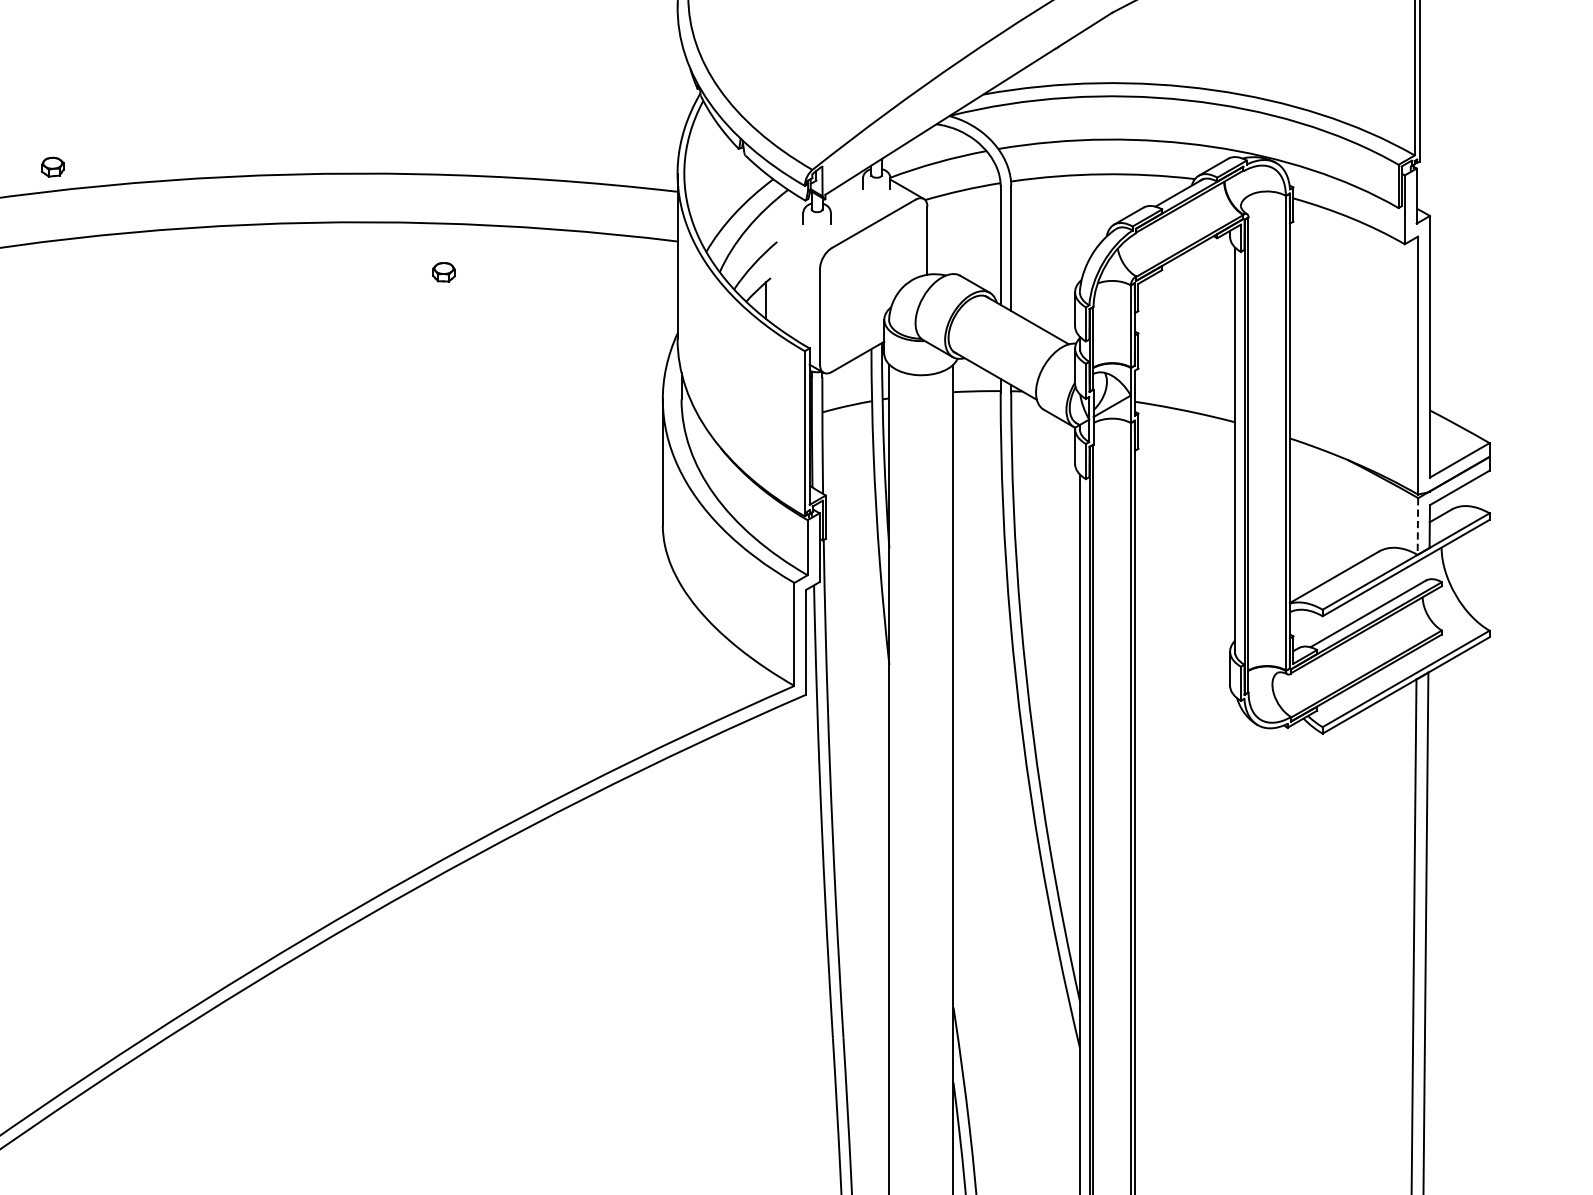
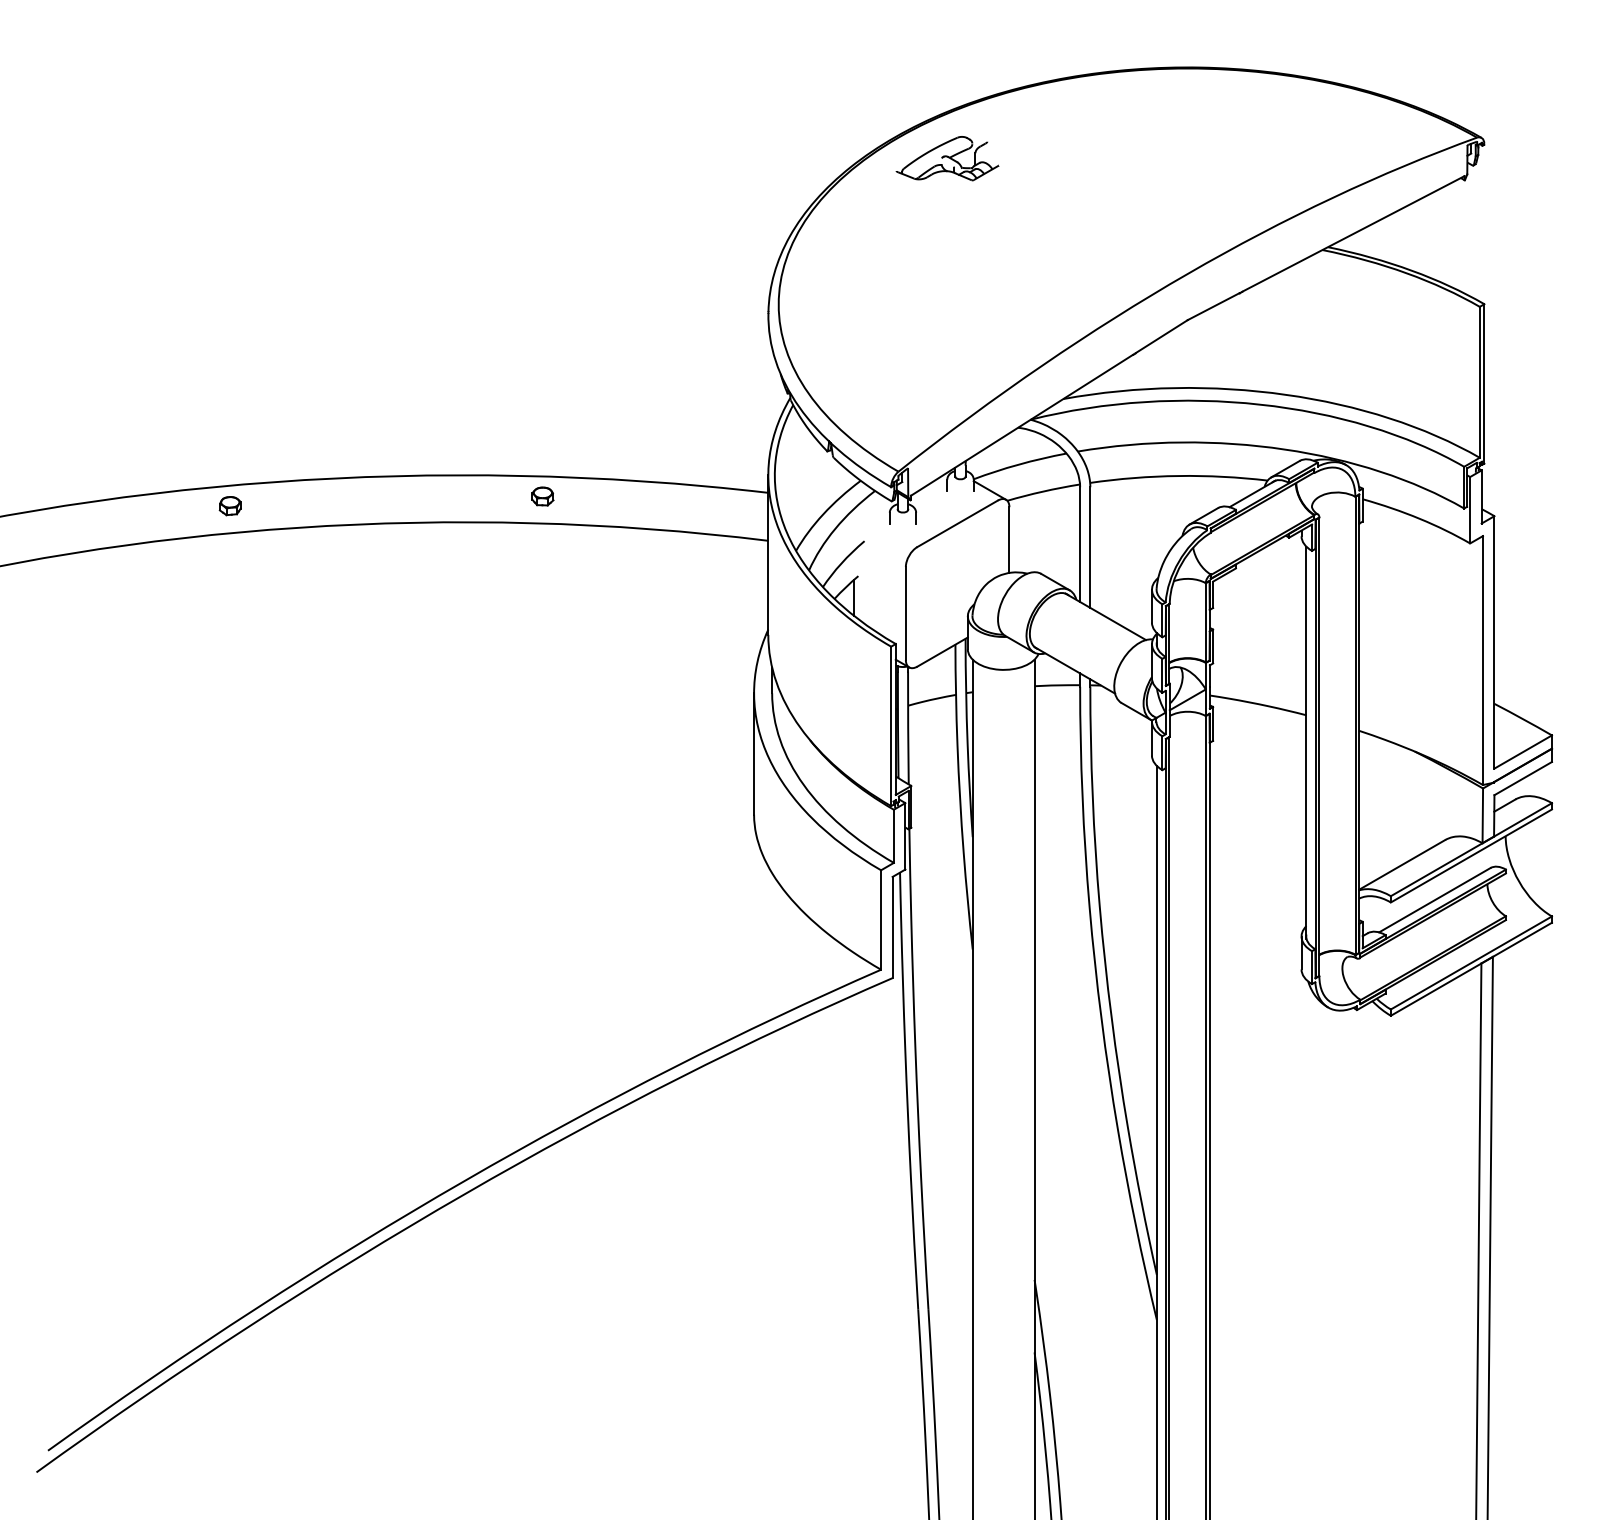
part: (51, 167) -> (229, 506), moved
part: (443, 272) -> (542, 496), moved
line: (1417, 527) -> (1482, 816), dashed -> solid

